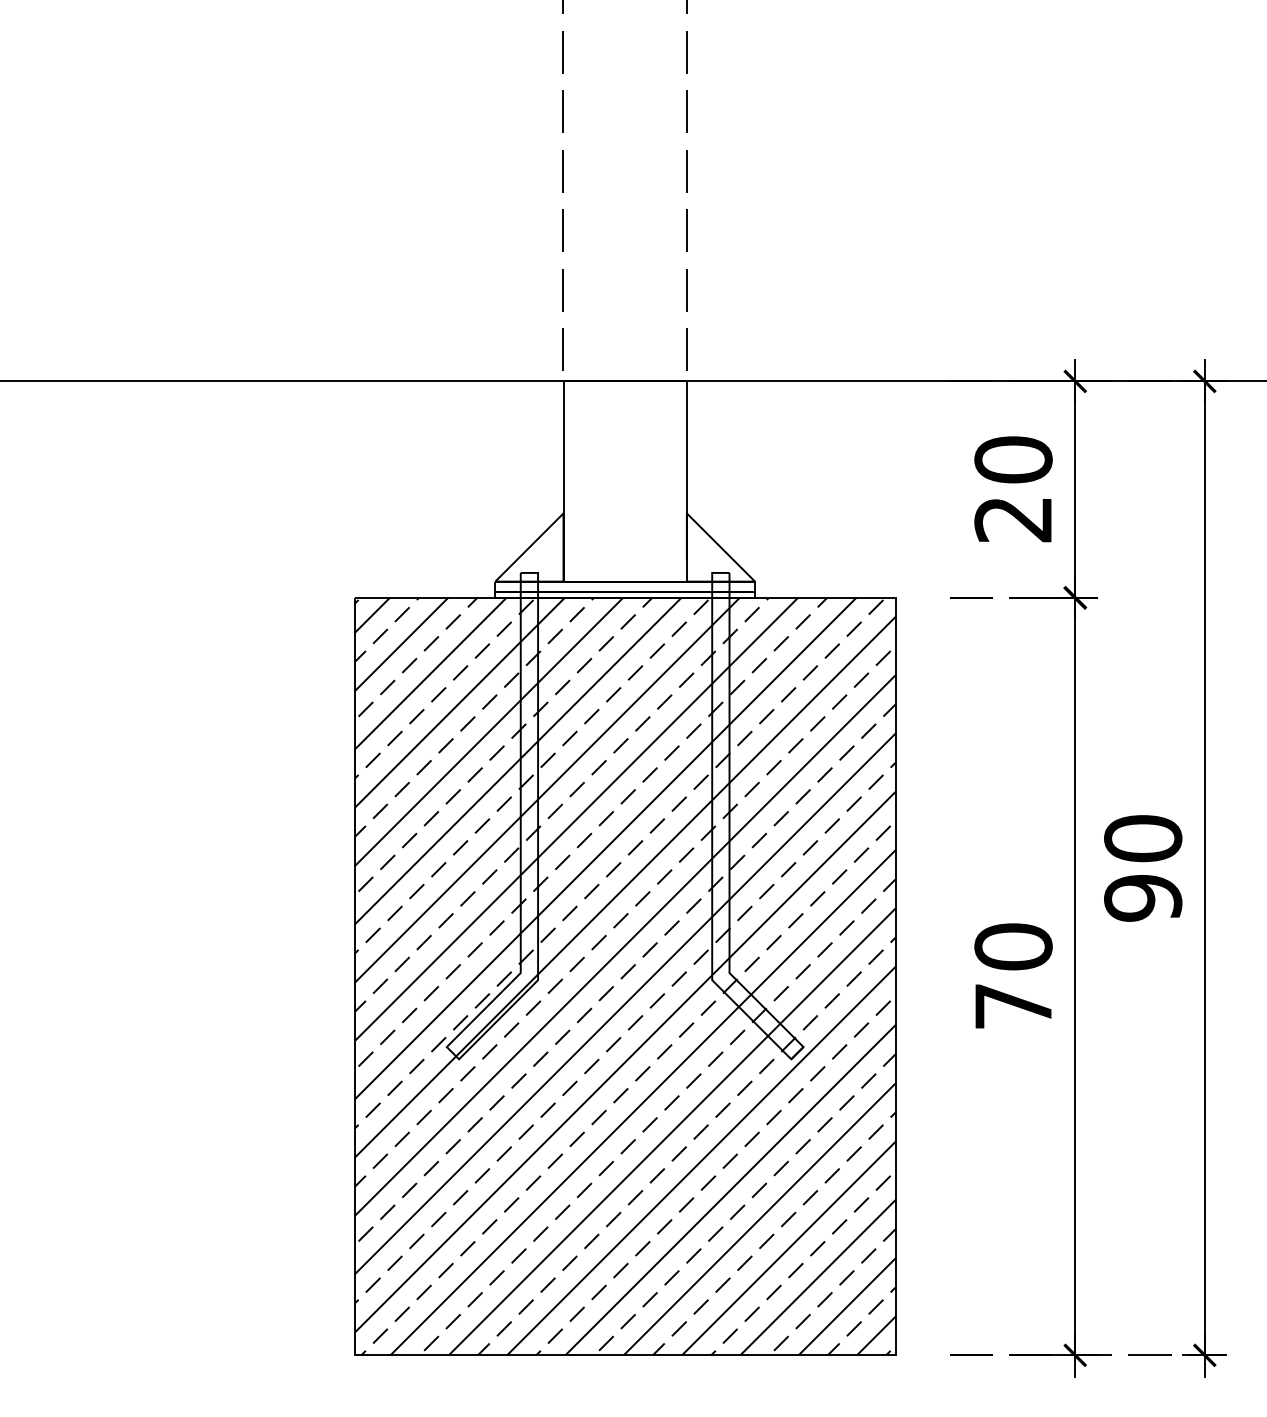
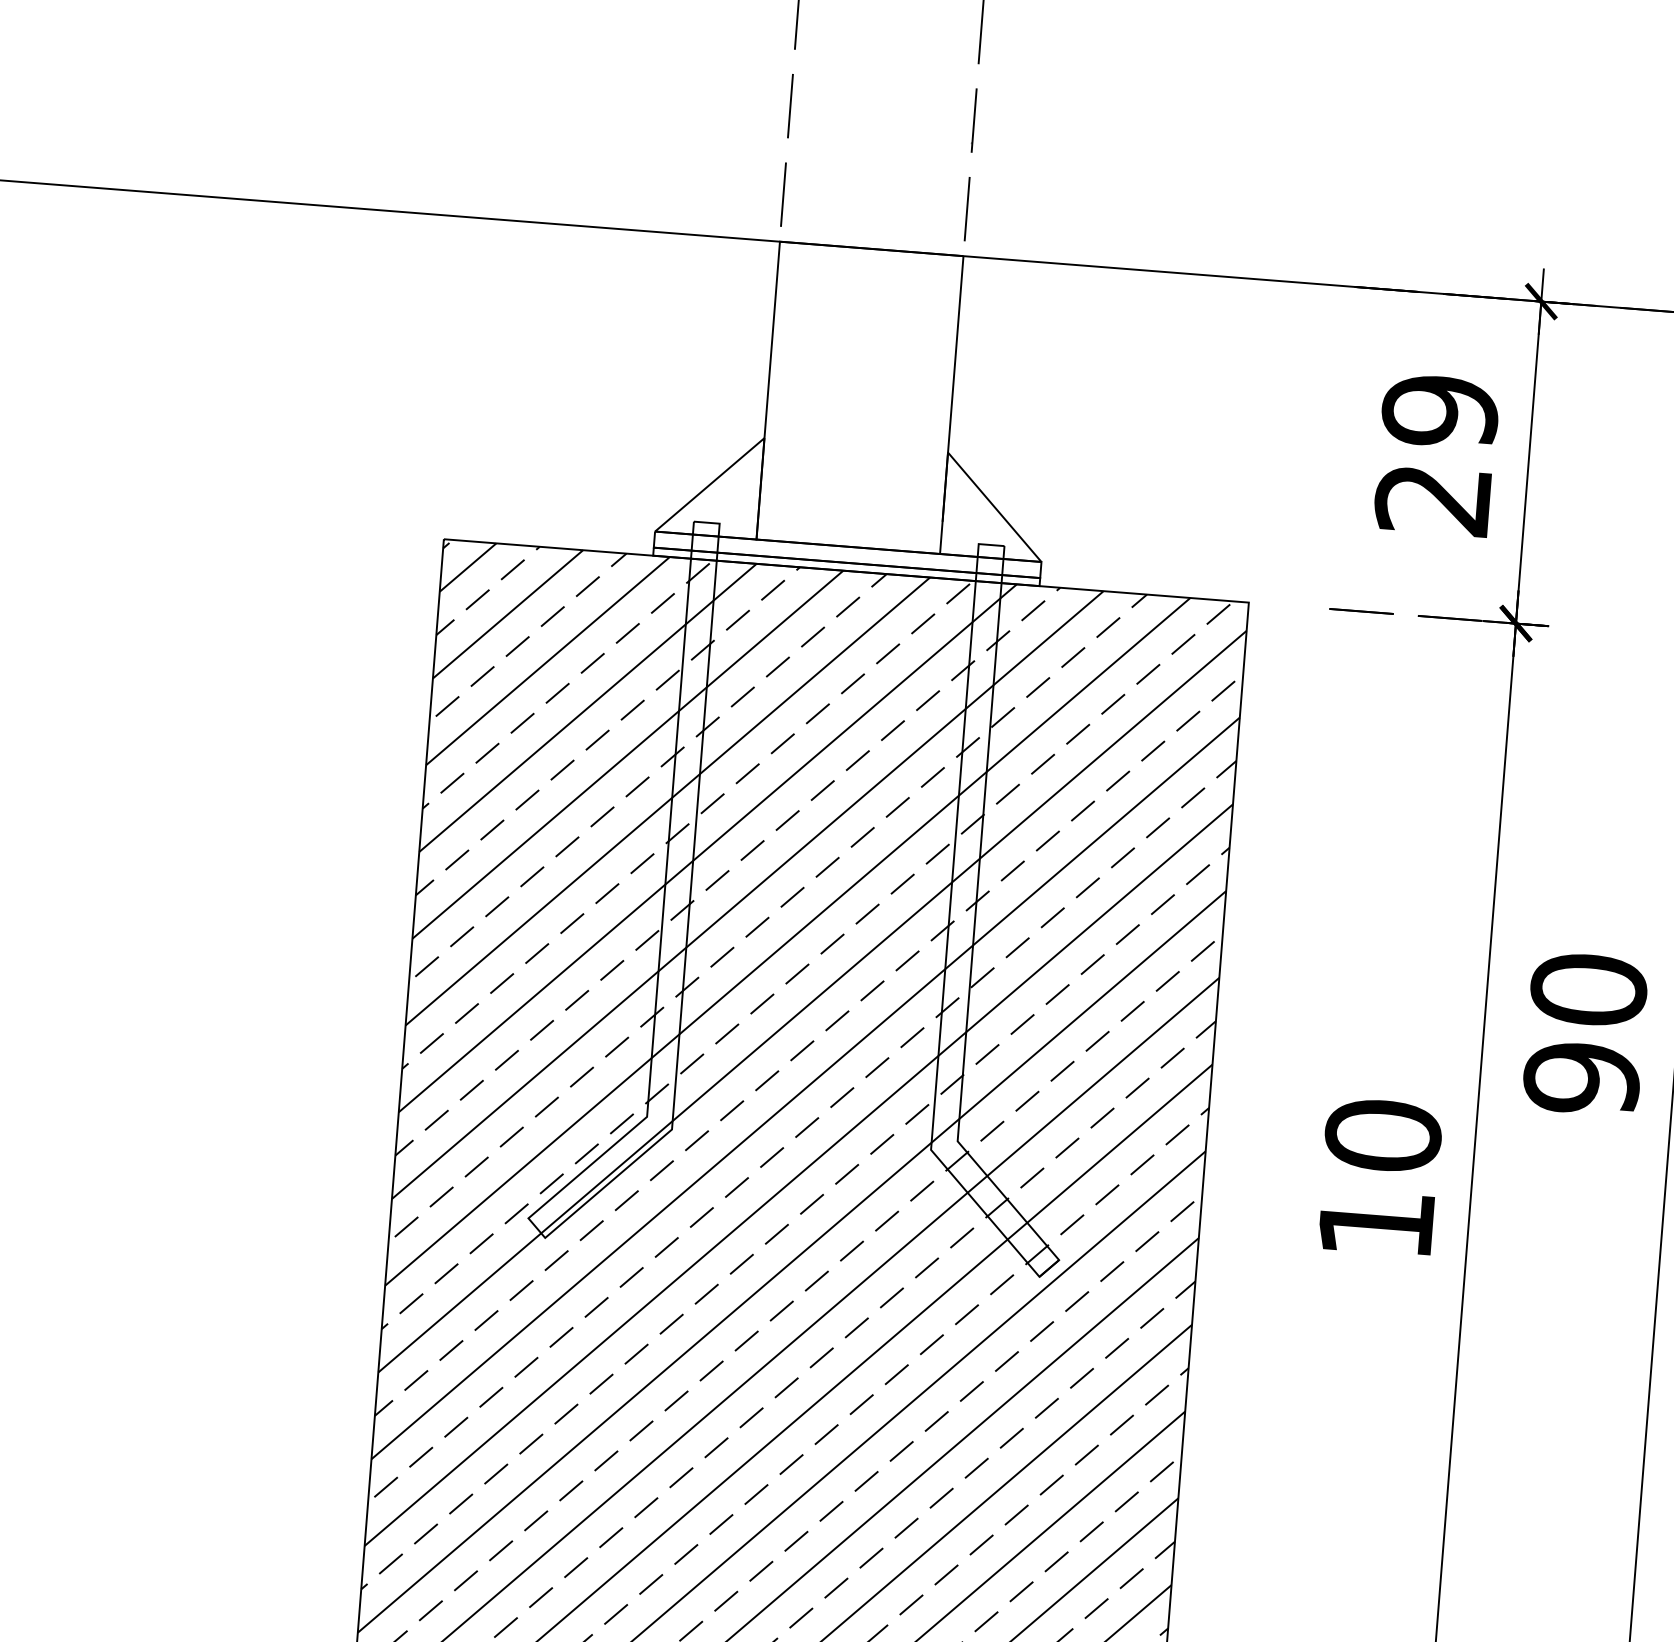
text: (1013, 459) -> (1440, 410), 20 -> 29
text: (1013, 1006) -> (1376, 1224), 70 -> 10

